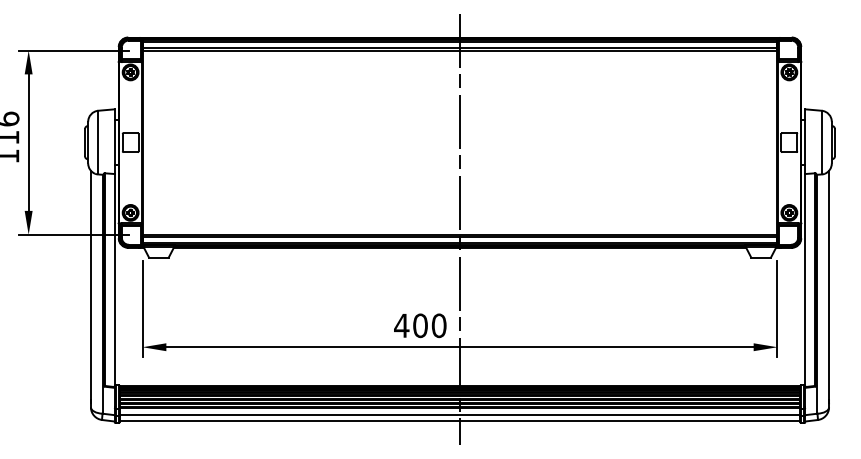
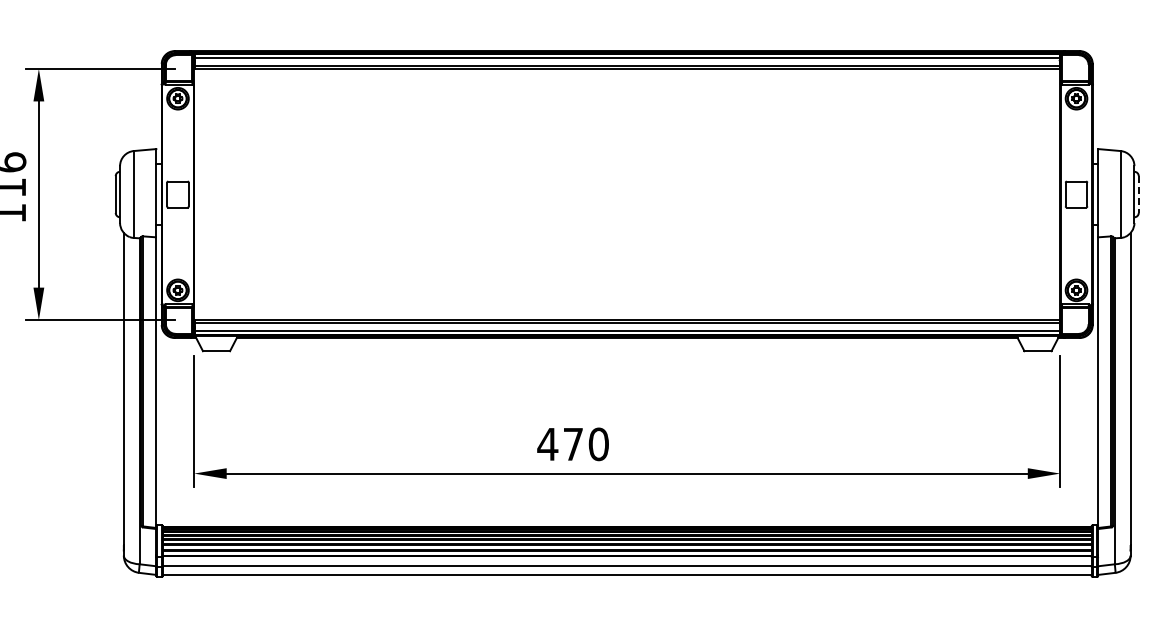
line: (834, 143) -> (1138, 195), solid -> dashed
line: (460, 229) -> (627, 312), removed
text: (420, 325) -> (573, 444), 400 -> 470

